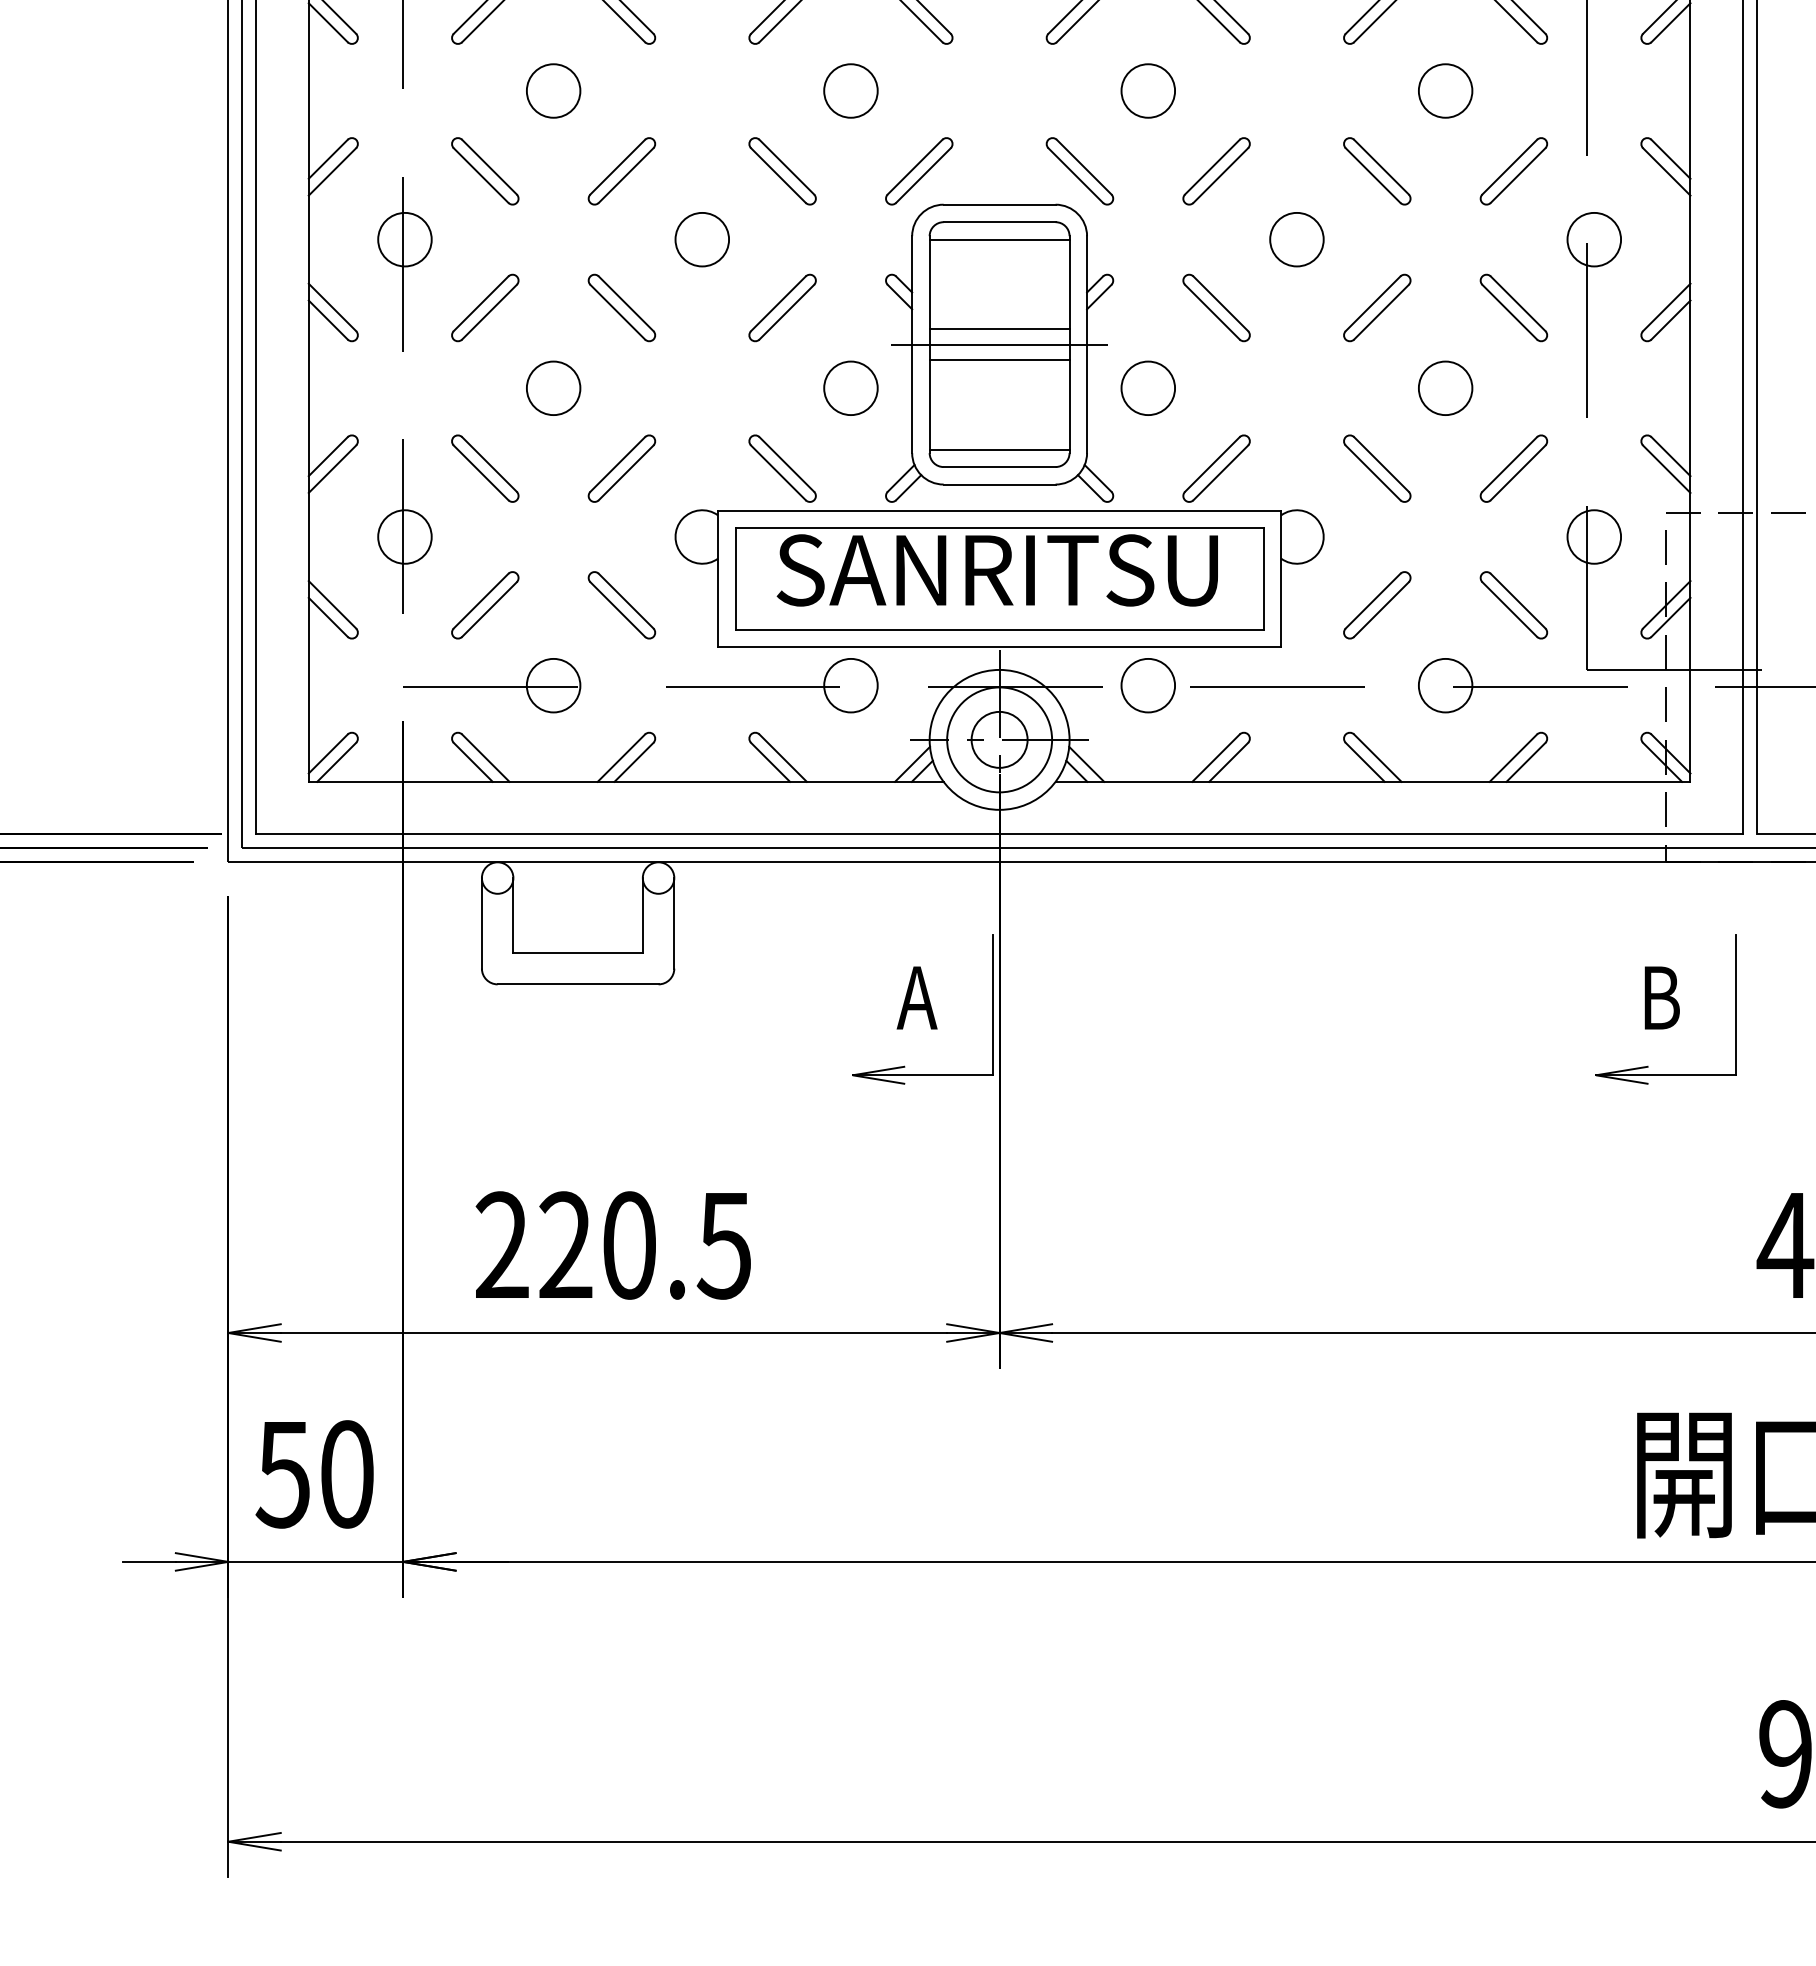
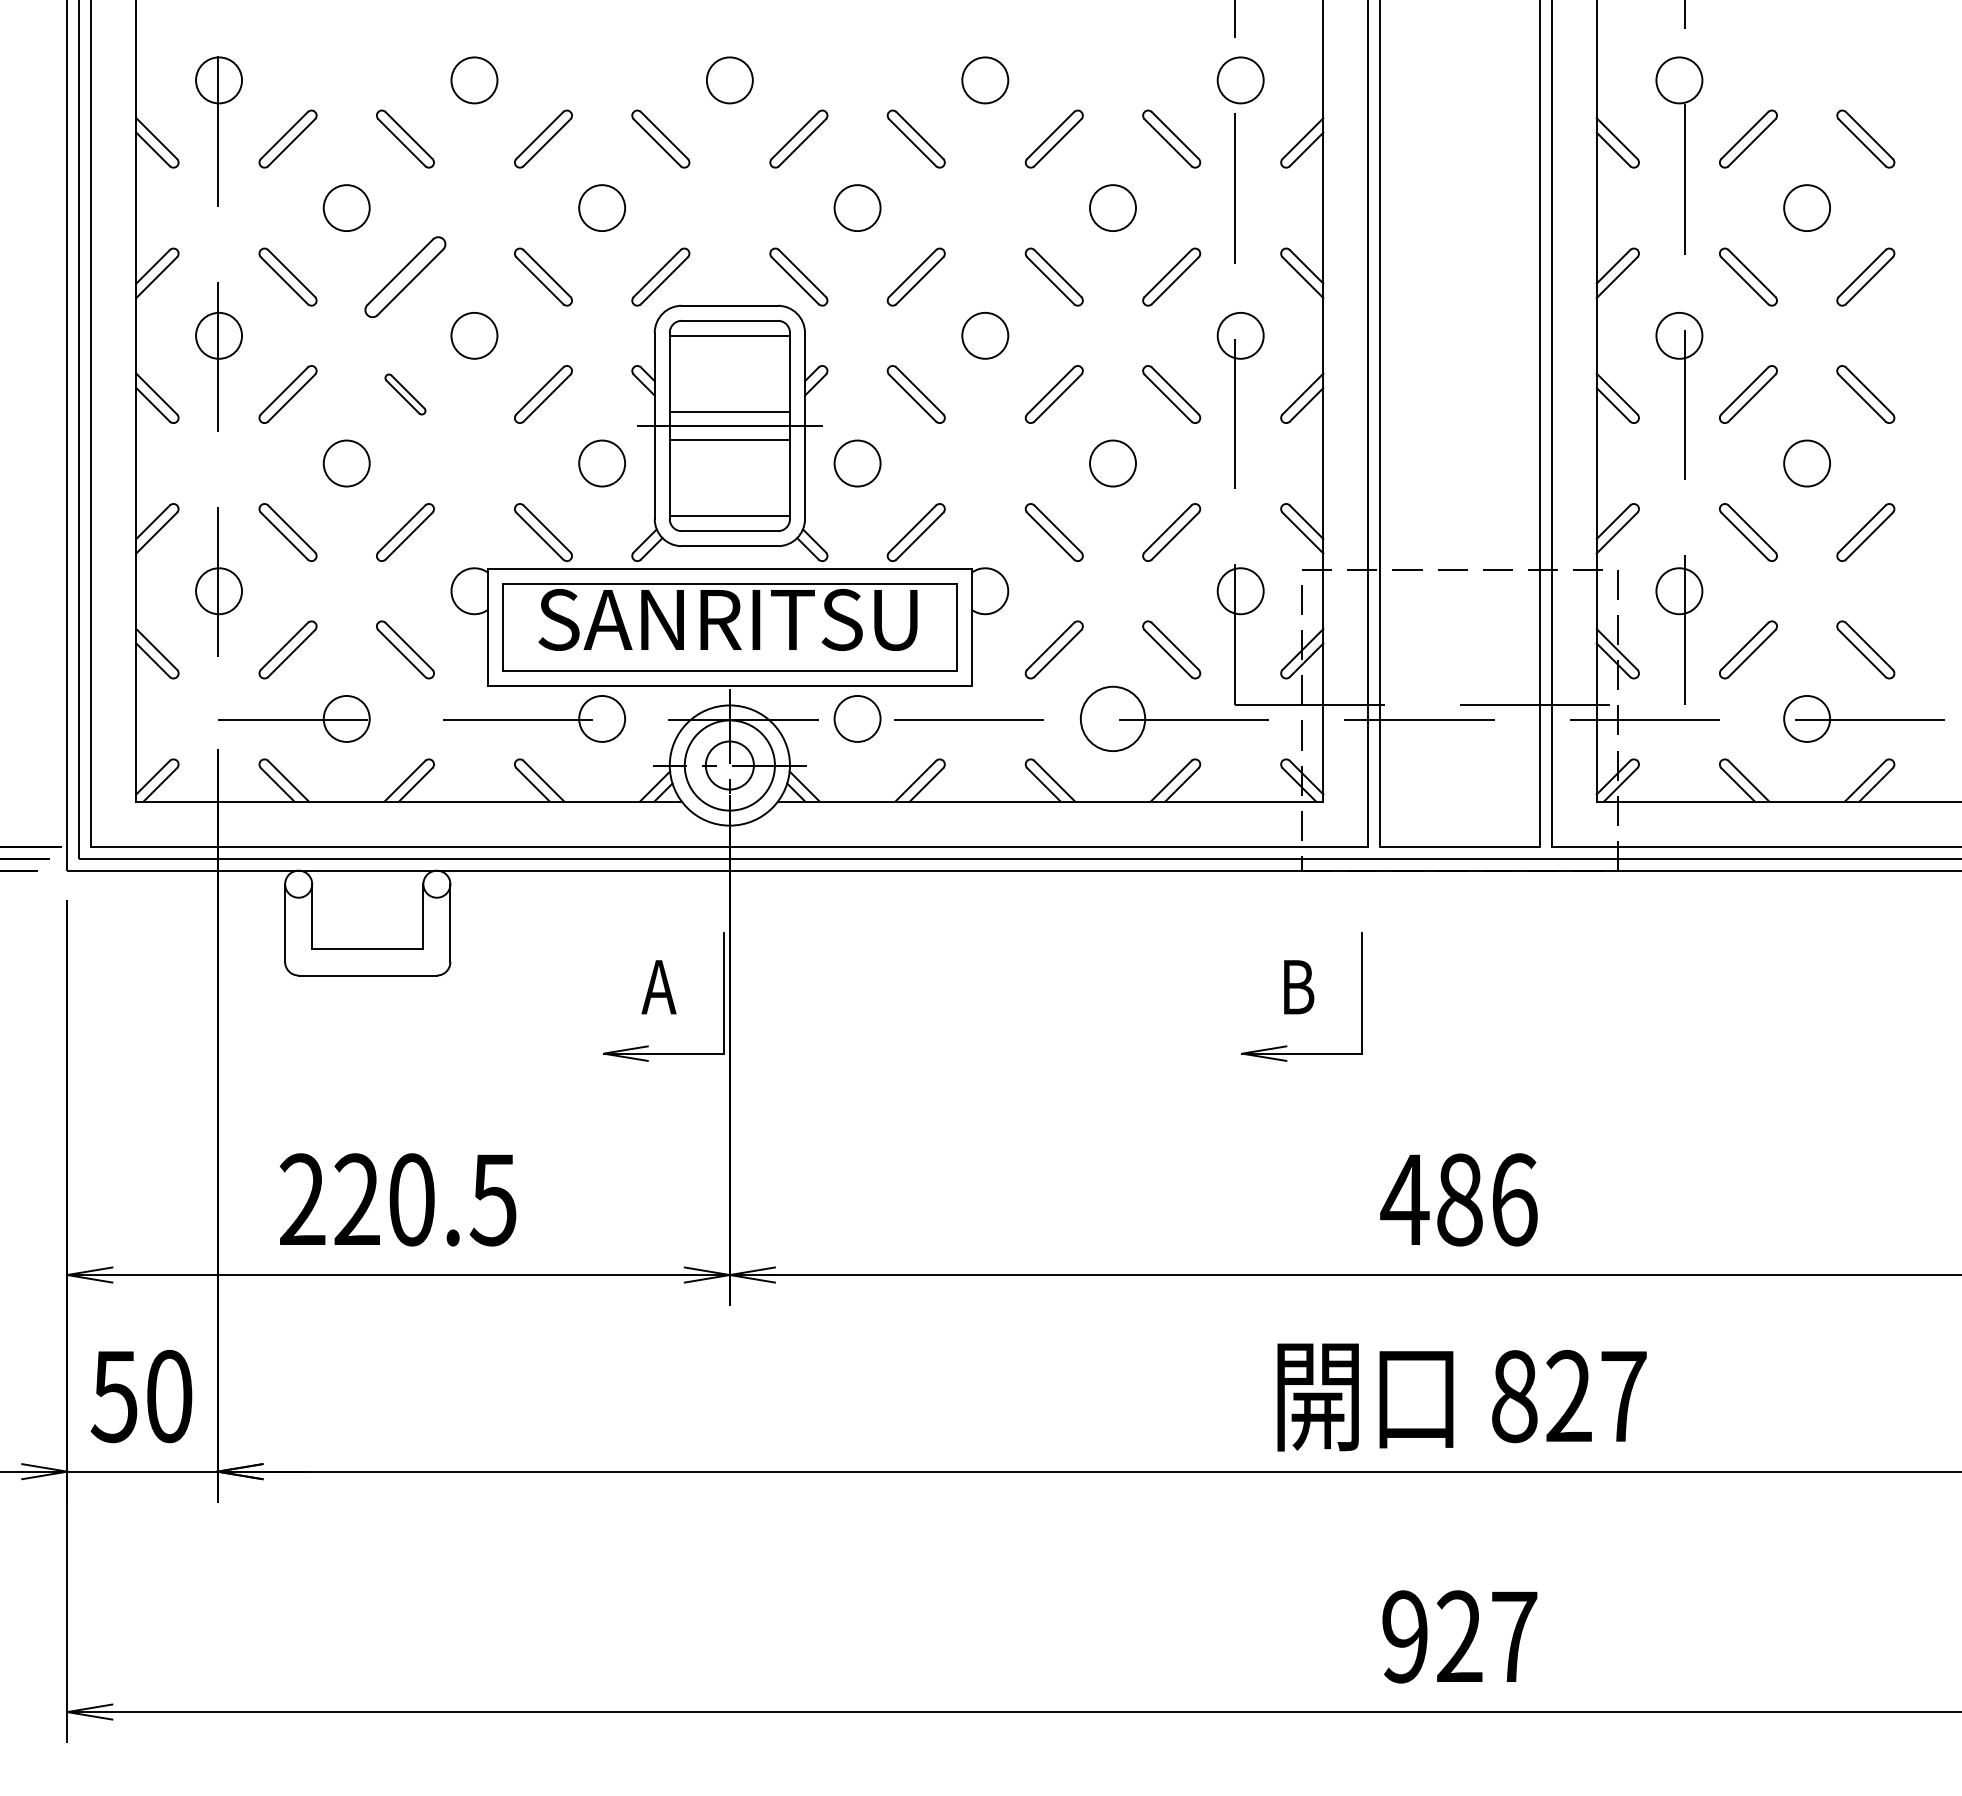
part: (622, 170) -> (405, 276), size x1.4
part: (622, 307) -> (405, 394), size x0.7
circle: (1445, 685) -> (1112, 718), size x1.4

